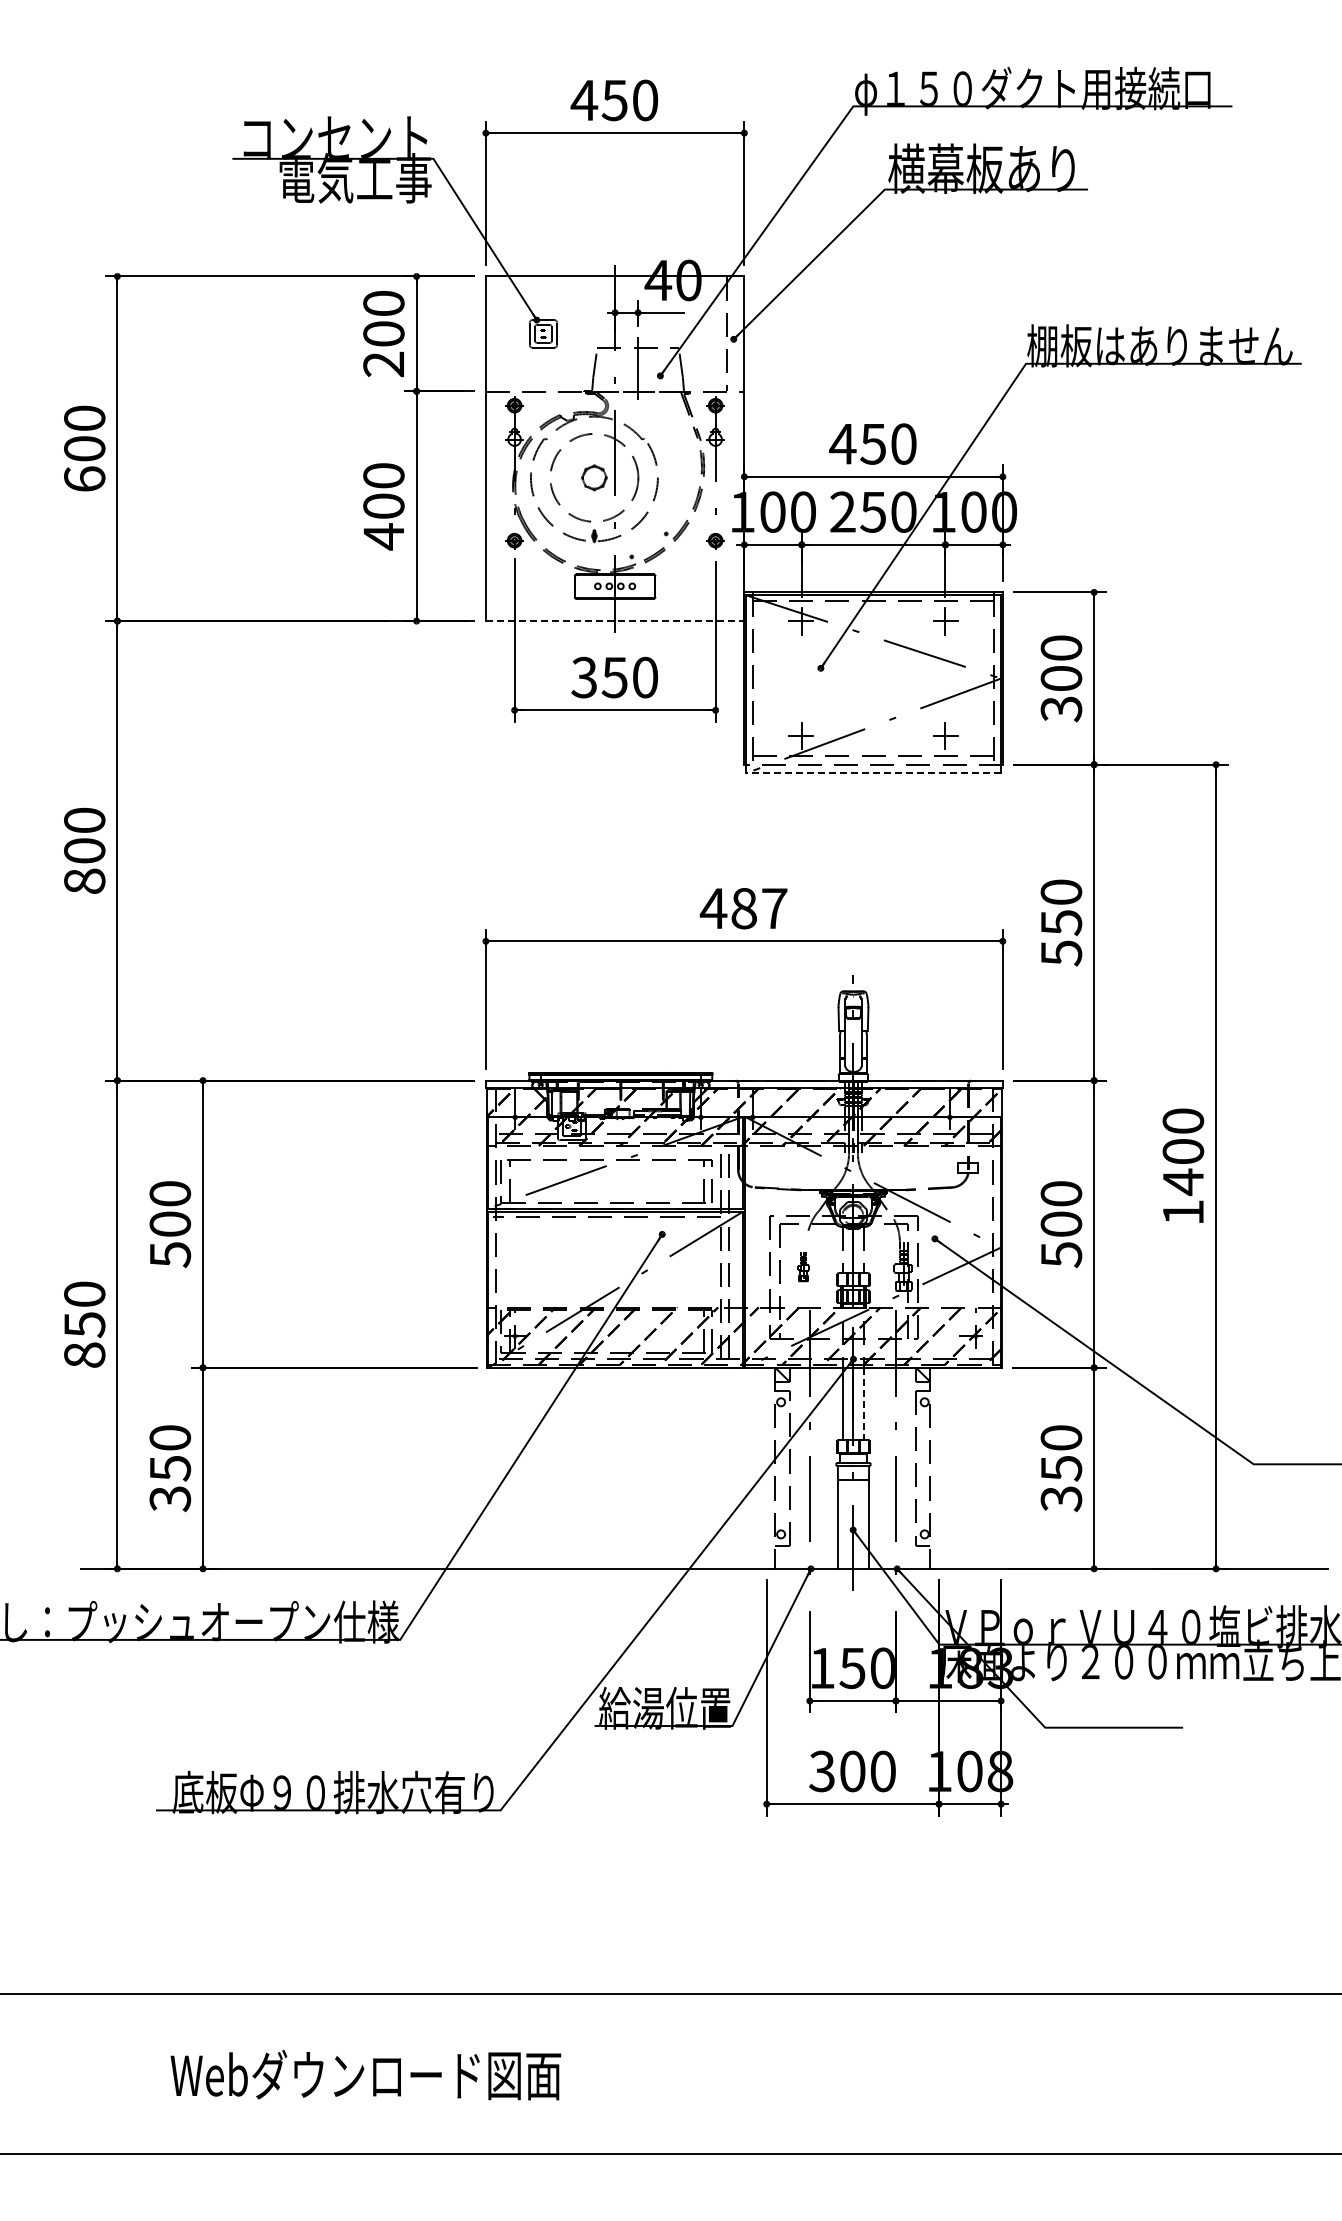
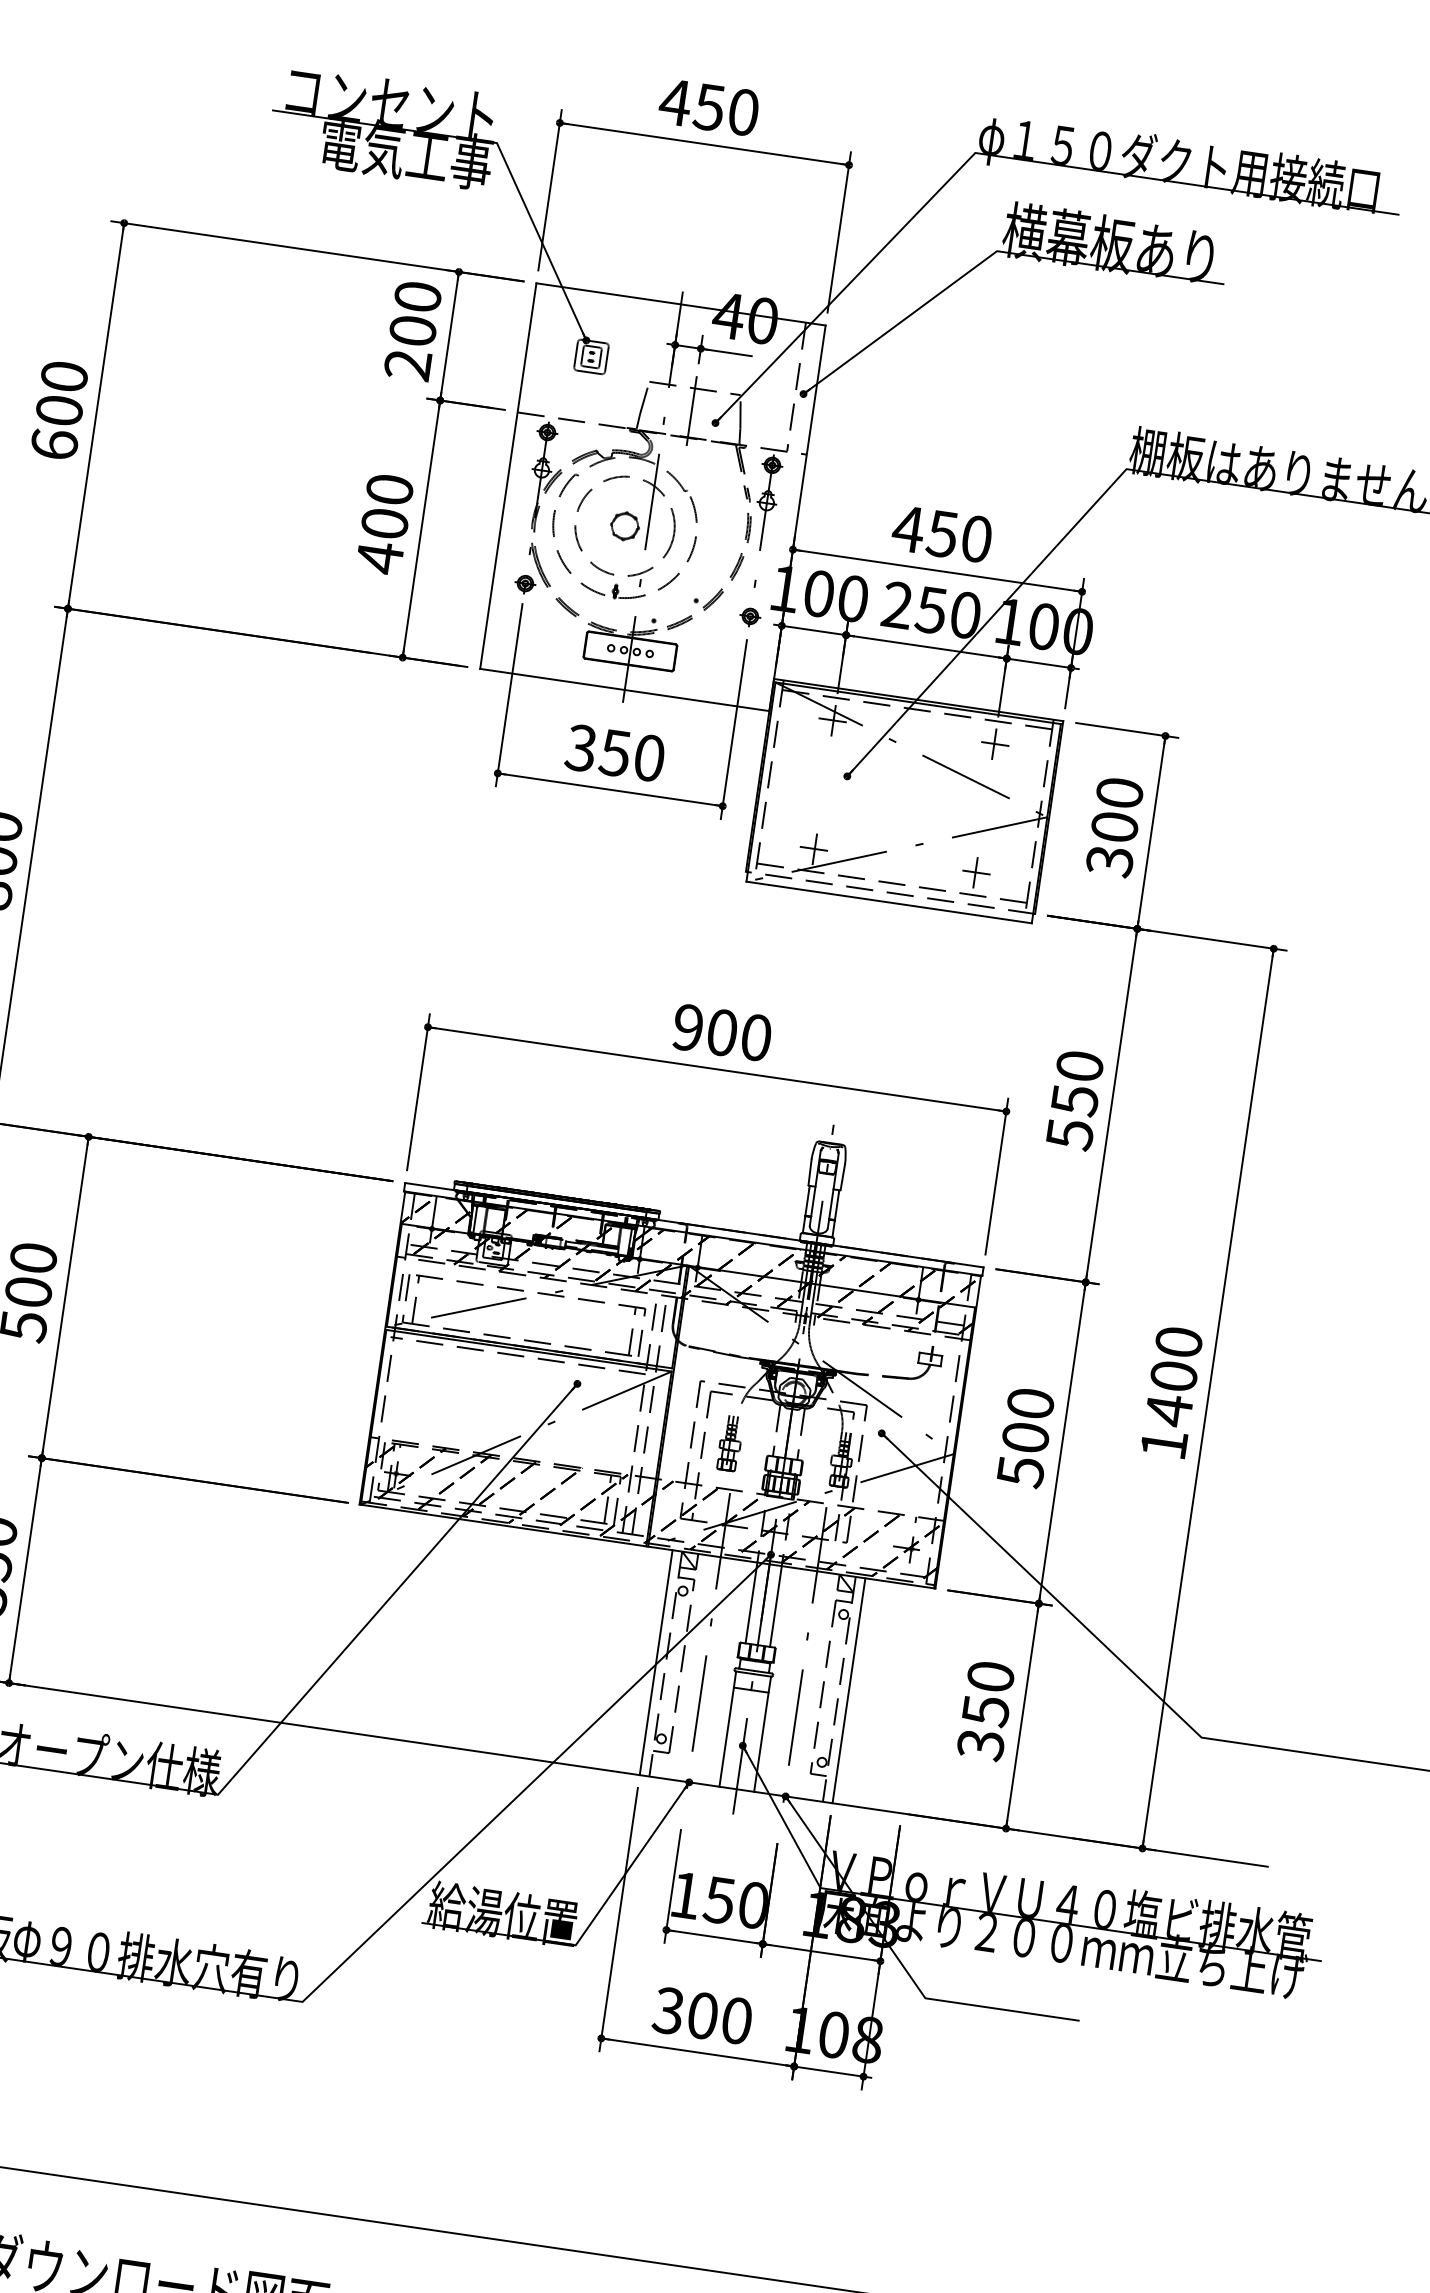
line: (615, 621) -> (625, 690), dashed -> solid
line: (873, 773) -> (889, 902), dashed -> solid
text: (743, 908) -> (721, 1032), 487 -> 900
part: (803, 1266) -> (730, 1442), size x1.67
line: (864, 1404) -> (775, 1607), dashed -> solid
line: (766, 1467) -> (656, 1661), added
line: (939, 1467) -> (849, 1689), added

